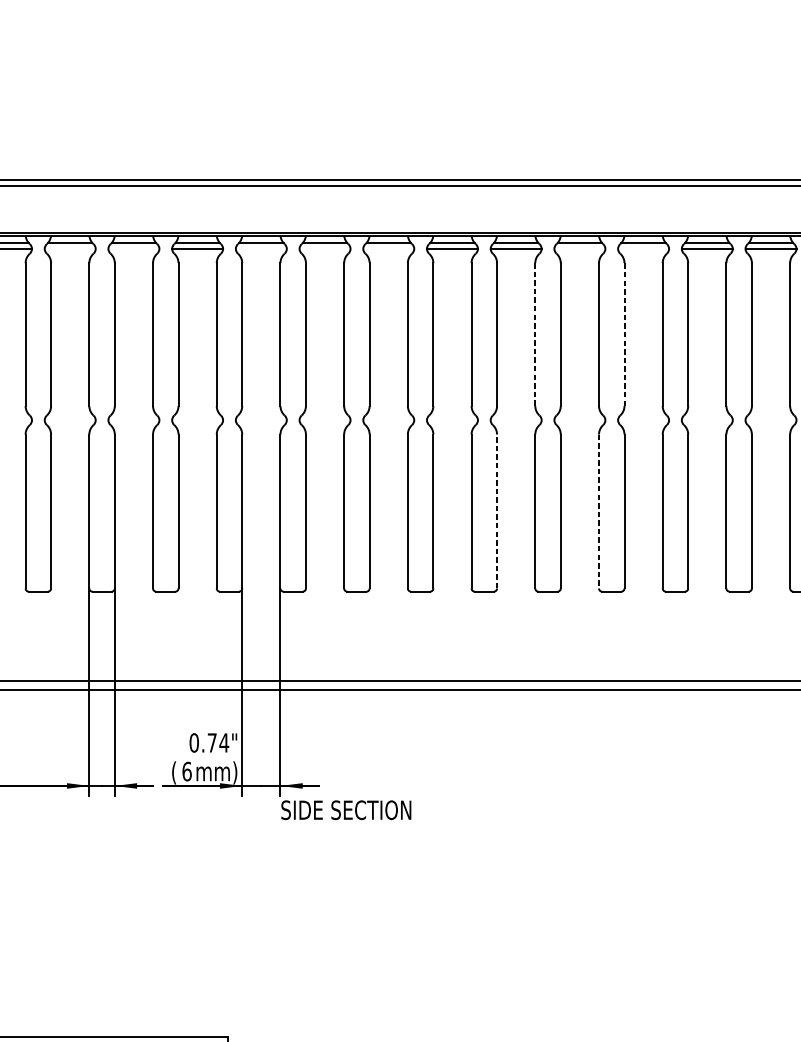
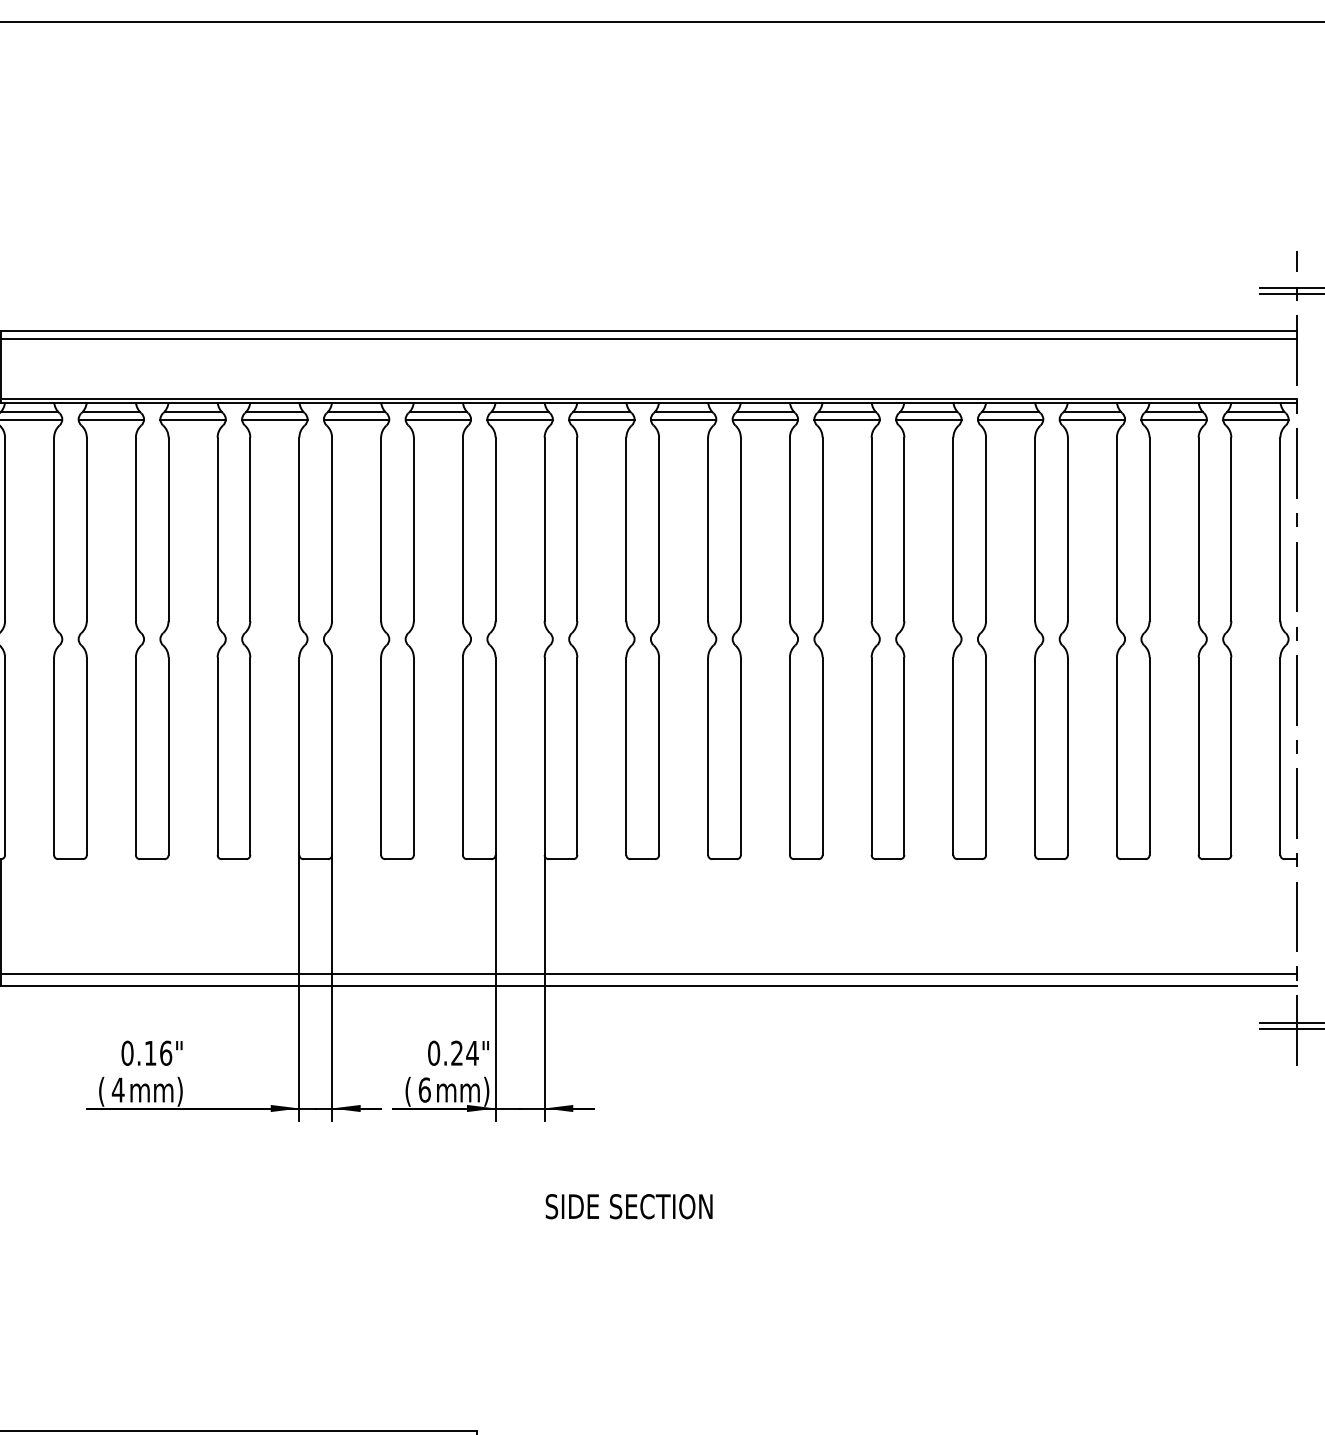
line: (69, 249) -> (274, 419), added
line: (133, 249) -> (356, 419), added
line: (260, 249) -> (519, 419), added
line: (324, 249) -> (601, 419), added
line: (388, 249) -> (683, 419), added
line: (579, 249) -> (928, 419), added
line: (643, 249) -> (1010, 419), added
line: (535, 334) -> (871, 529), dashed -> solid
line: (624, 334) -> (986, 529), dashed -> solid
line: (497, 511) -> (822, 756), dashed -> solid
line: (599, 511) -> (953, 756), dashed -> solid
text: (211, 742) -> (456, 1052), 0.74" -> 0.24"
text: (345, 810) -> (628, 1206), moved

